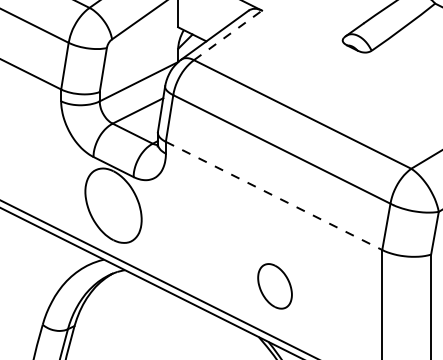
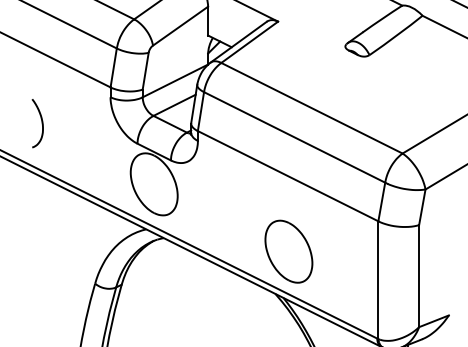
line: (228, 35) -> (250, 42), dashed -> solid
line: (274, 196) -> (288, 176), dashed -> solid
part: (274, 286) -> (288, 251), size x1.67

